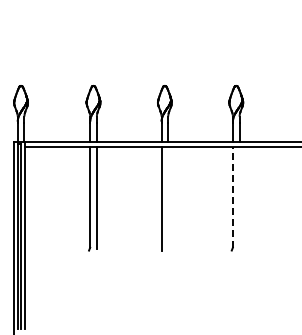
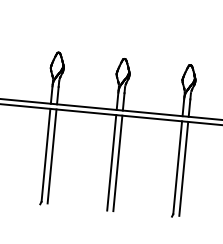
line: (232, 196) -> (177, 166), dashed -> solid
line: (239, 197) -> (183, 168), added
line: (168, 198) -> (118, 163), added

